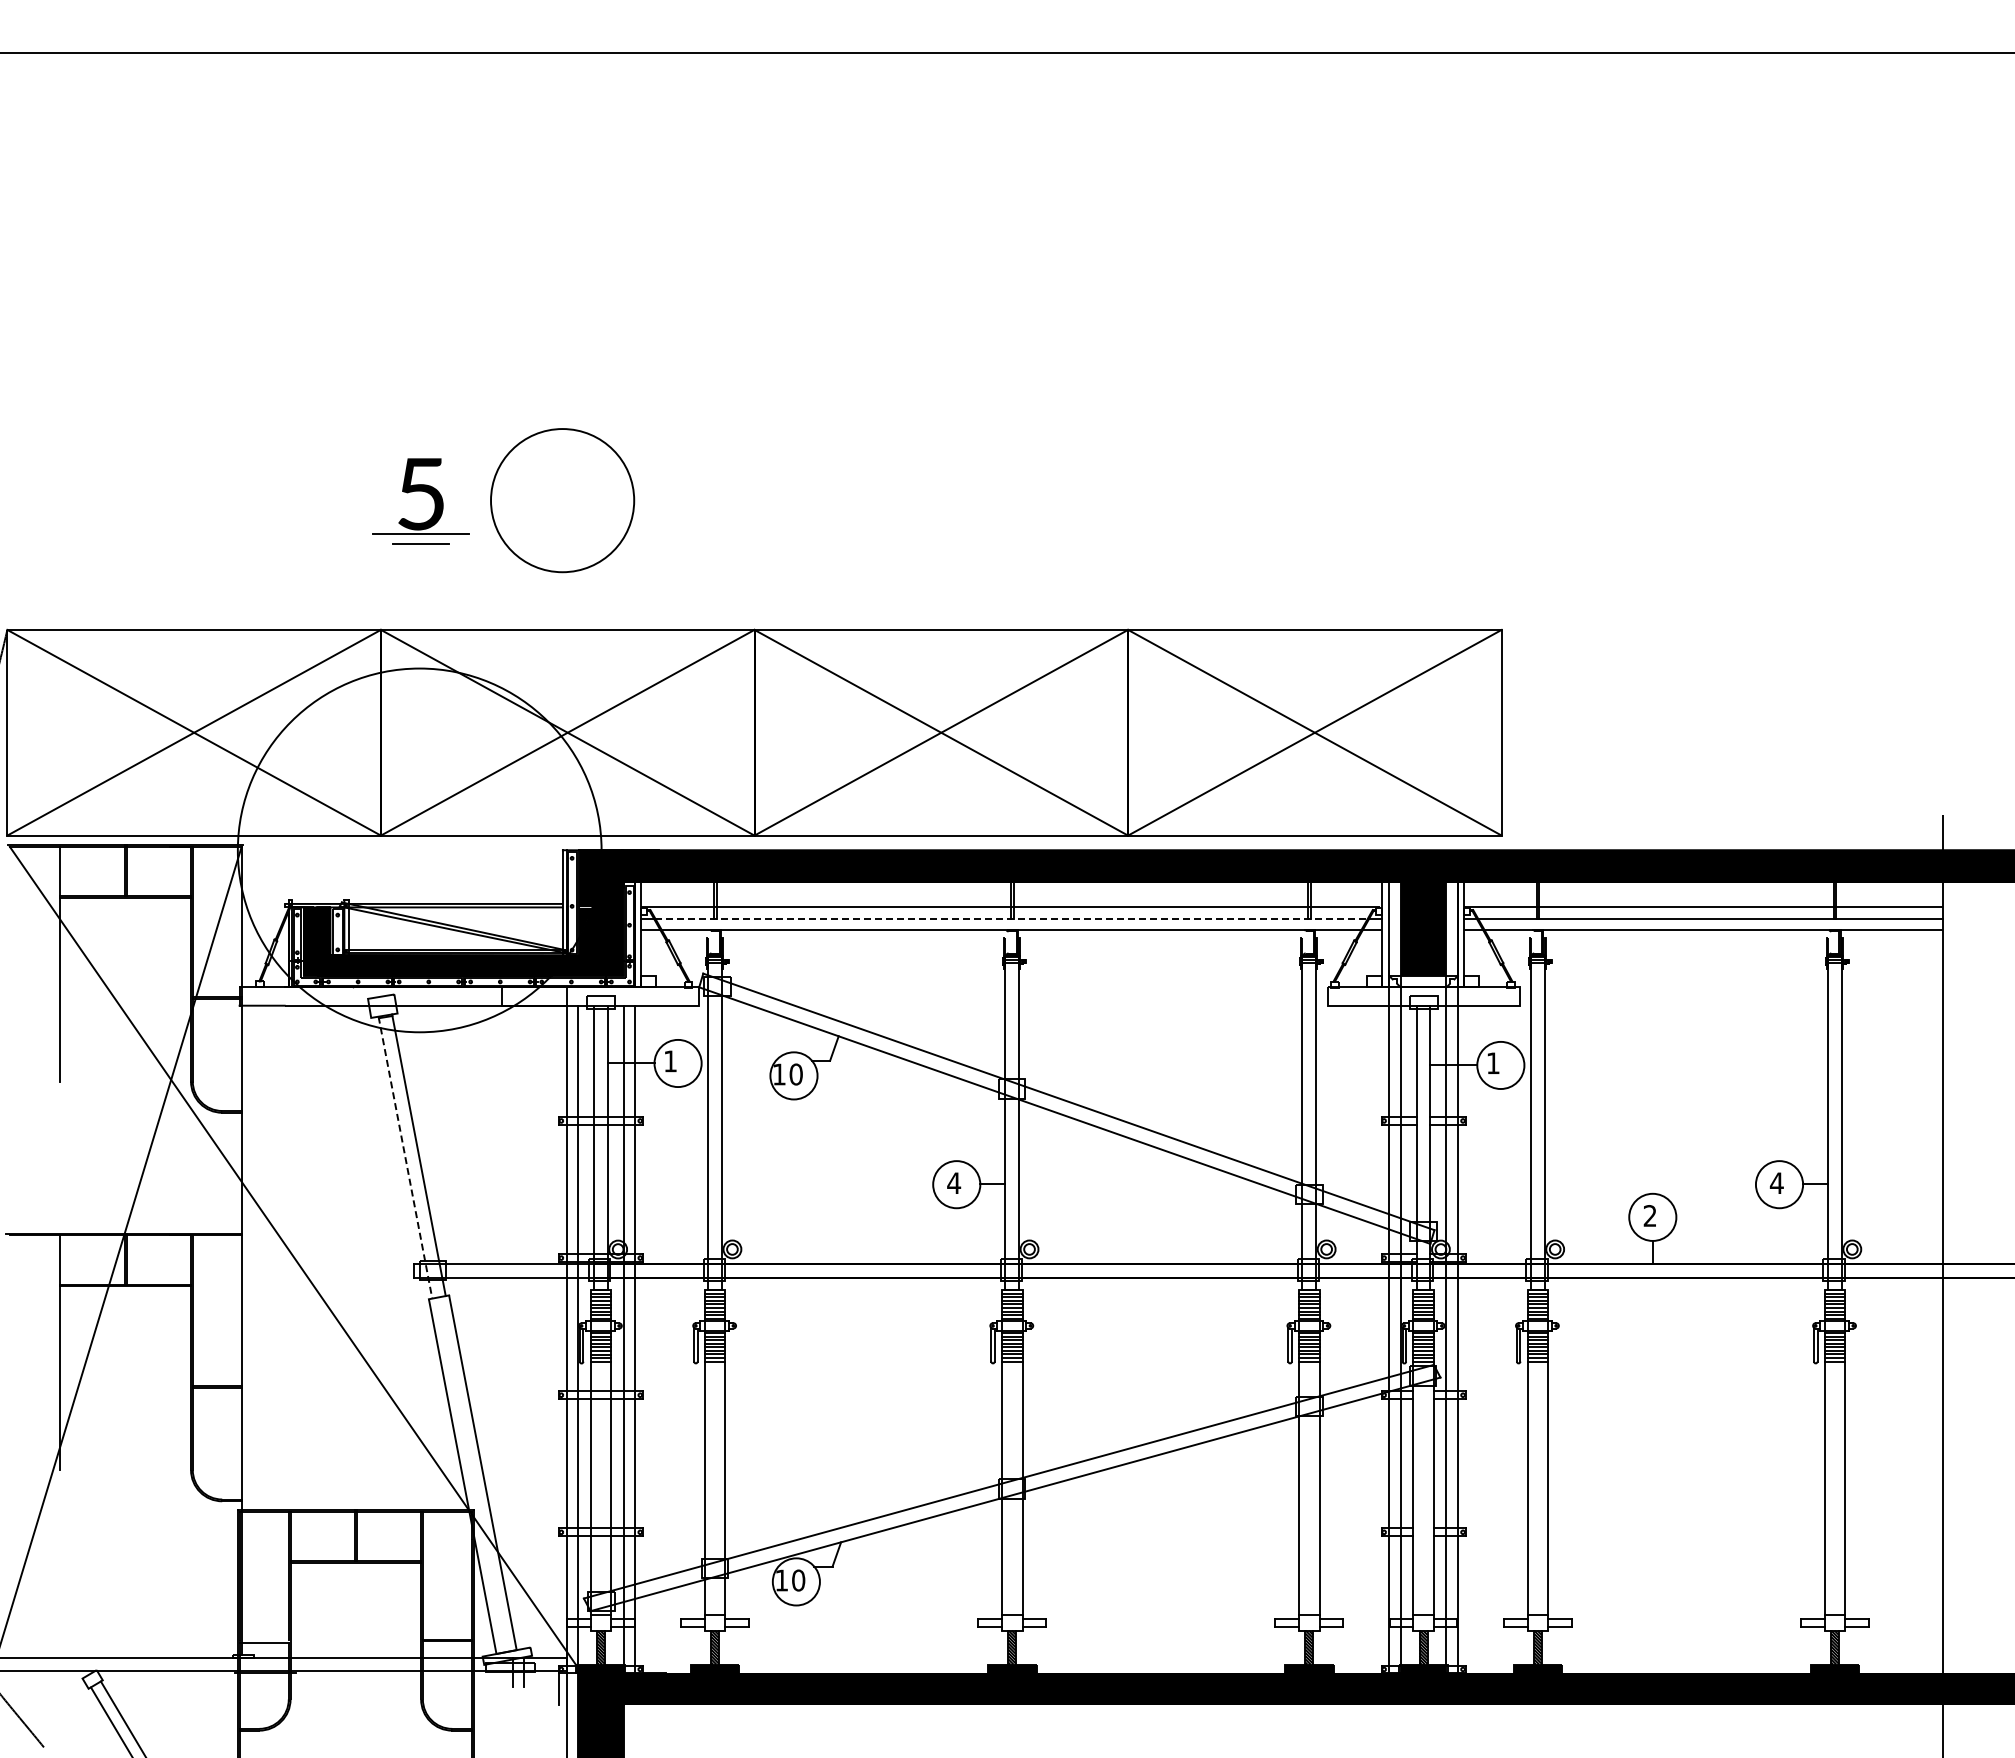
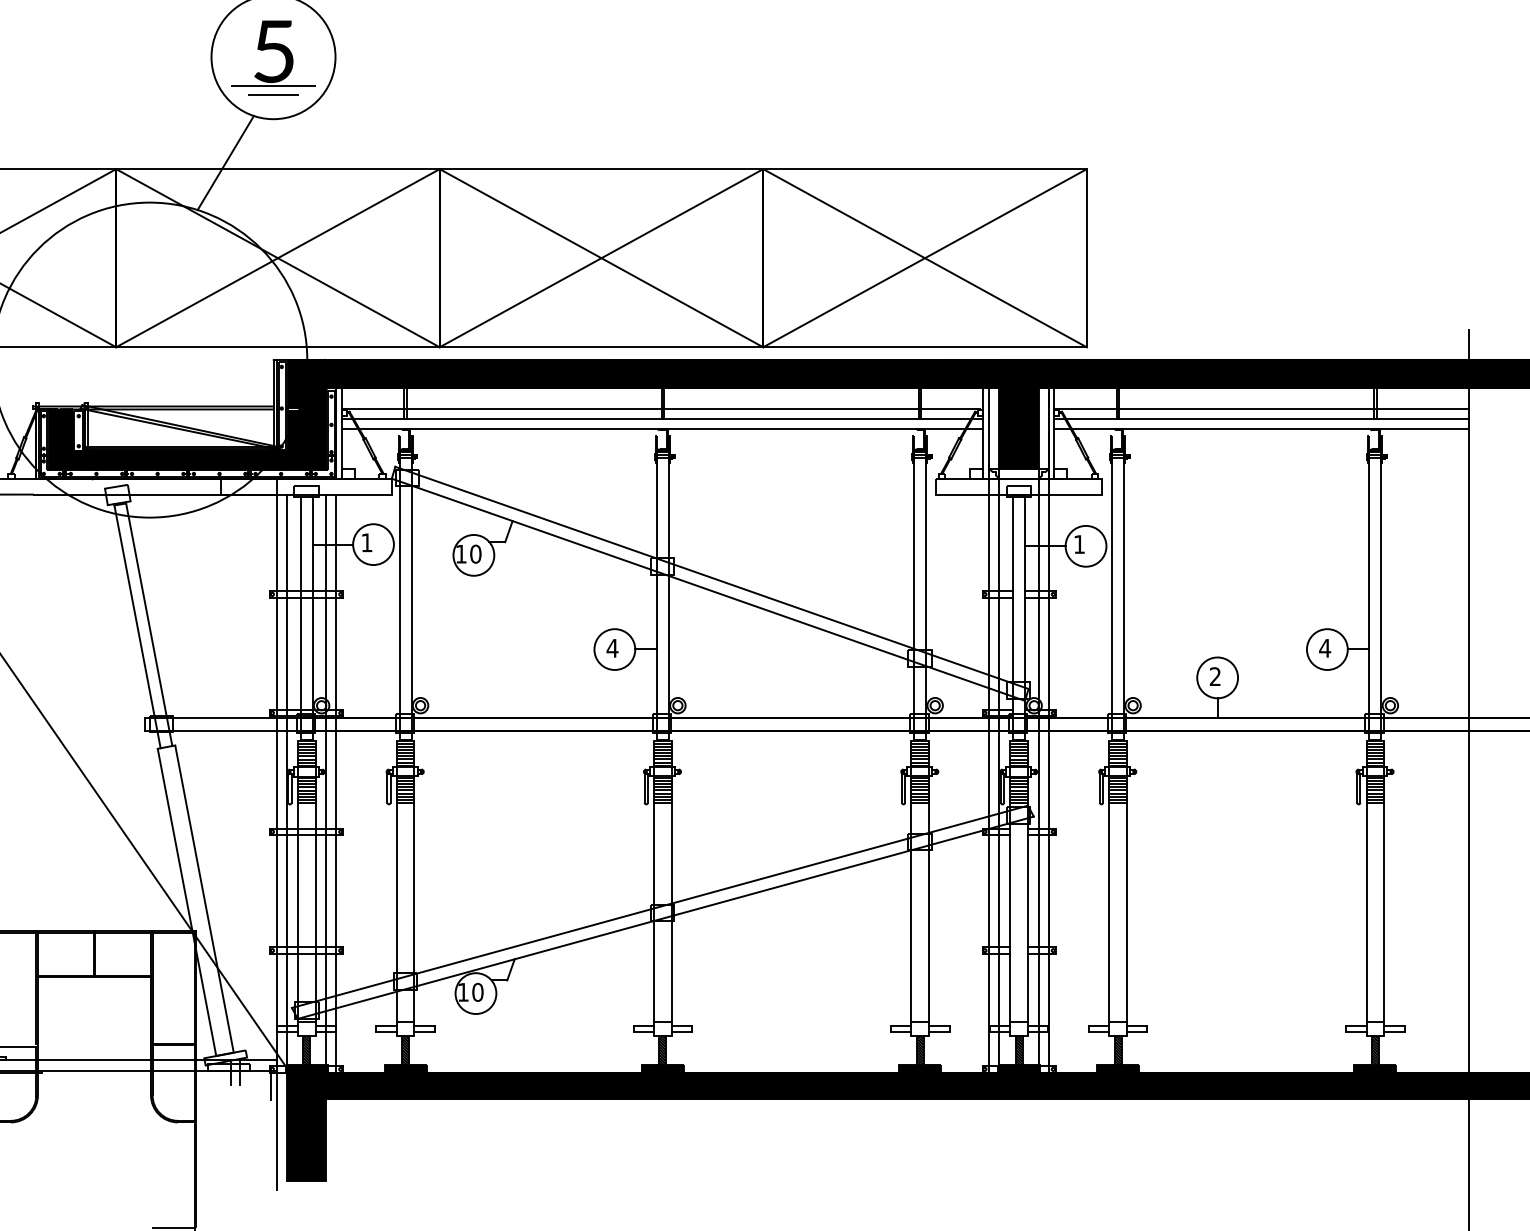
part: (424, 492) -> (276, 50), moved
line: (507, 622) -> (225, 162), added
line: (1012, 918) -> (663, 419), dashed -> solid
line: (405, 1158) -> (137, 626), dashed -> solid

